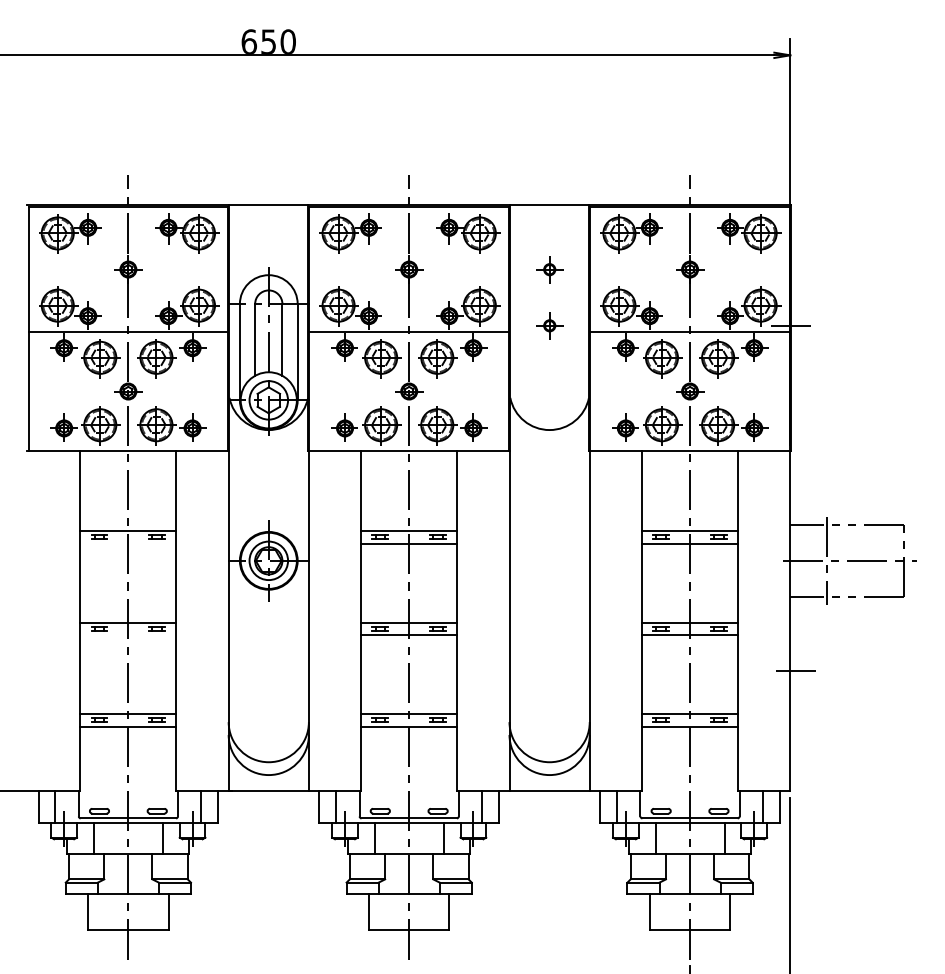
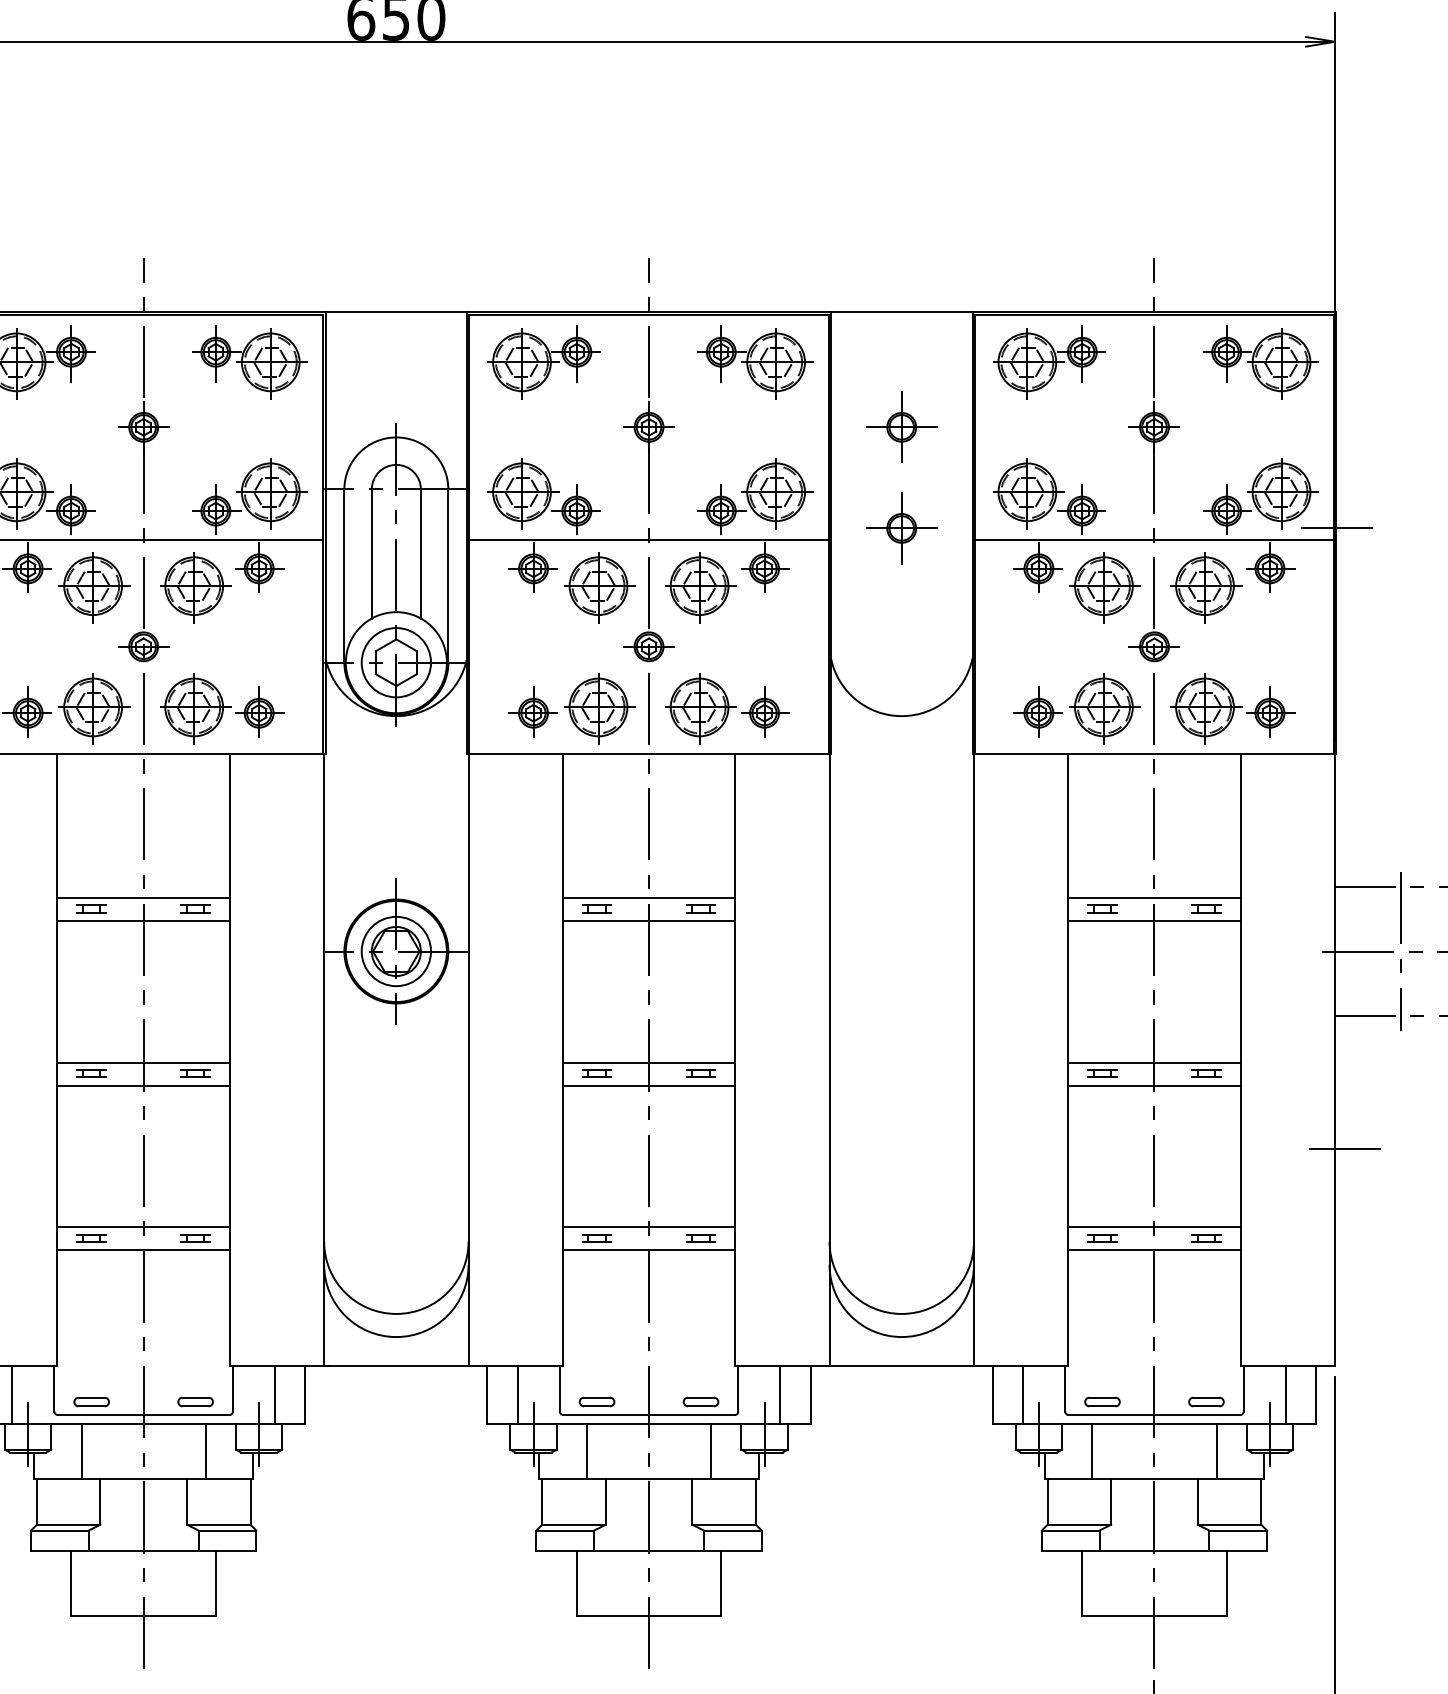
part: (549, 269) -> (901, 427), size x1.43
part: (549, 325) -> (901, 527), size x1.43
line: (128, 544) -> (143, 922), added
line: (128, 635) -> (143, 1085), added

